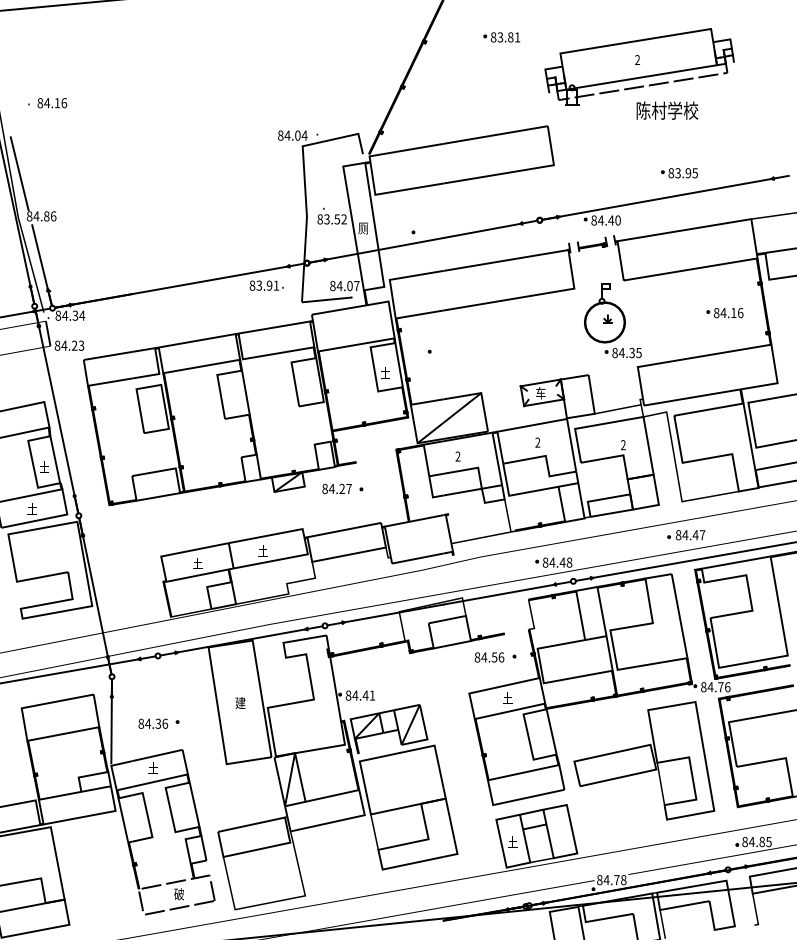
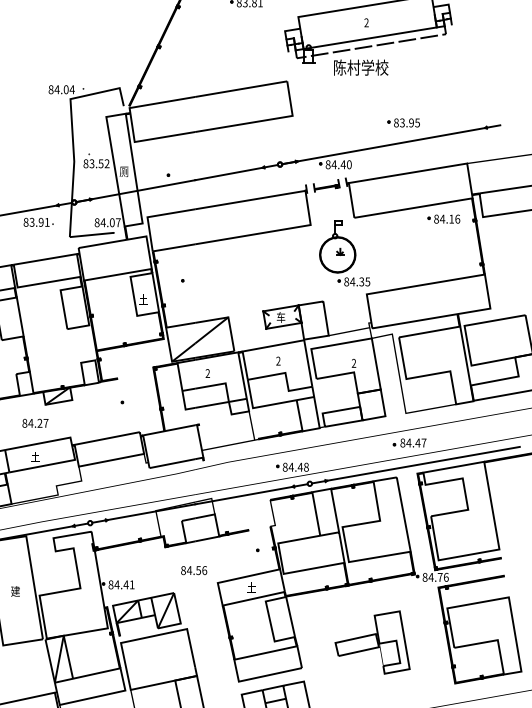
text: (667, 110) -> (361, 67), moved
part: (724, 313) -> (443, 219), moved
text: (336, 488) -> (34, 422), moved
text: (489, 657) -> (194, 570), moved
part: (644, 760) -> (372, 642), size x0.6

